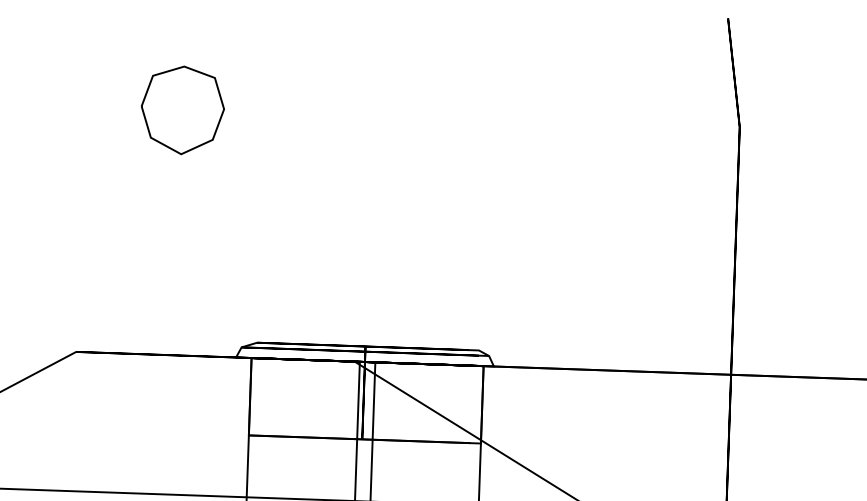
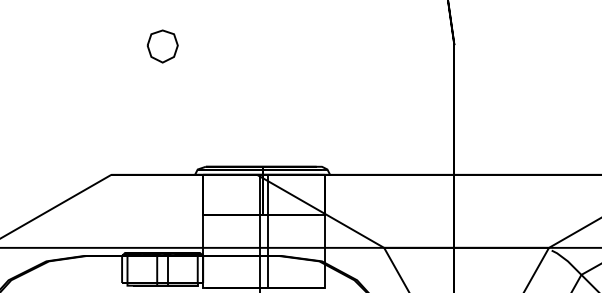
part: (182, 110) -> (162, 46), size x0.7

